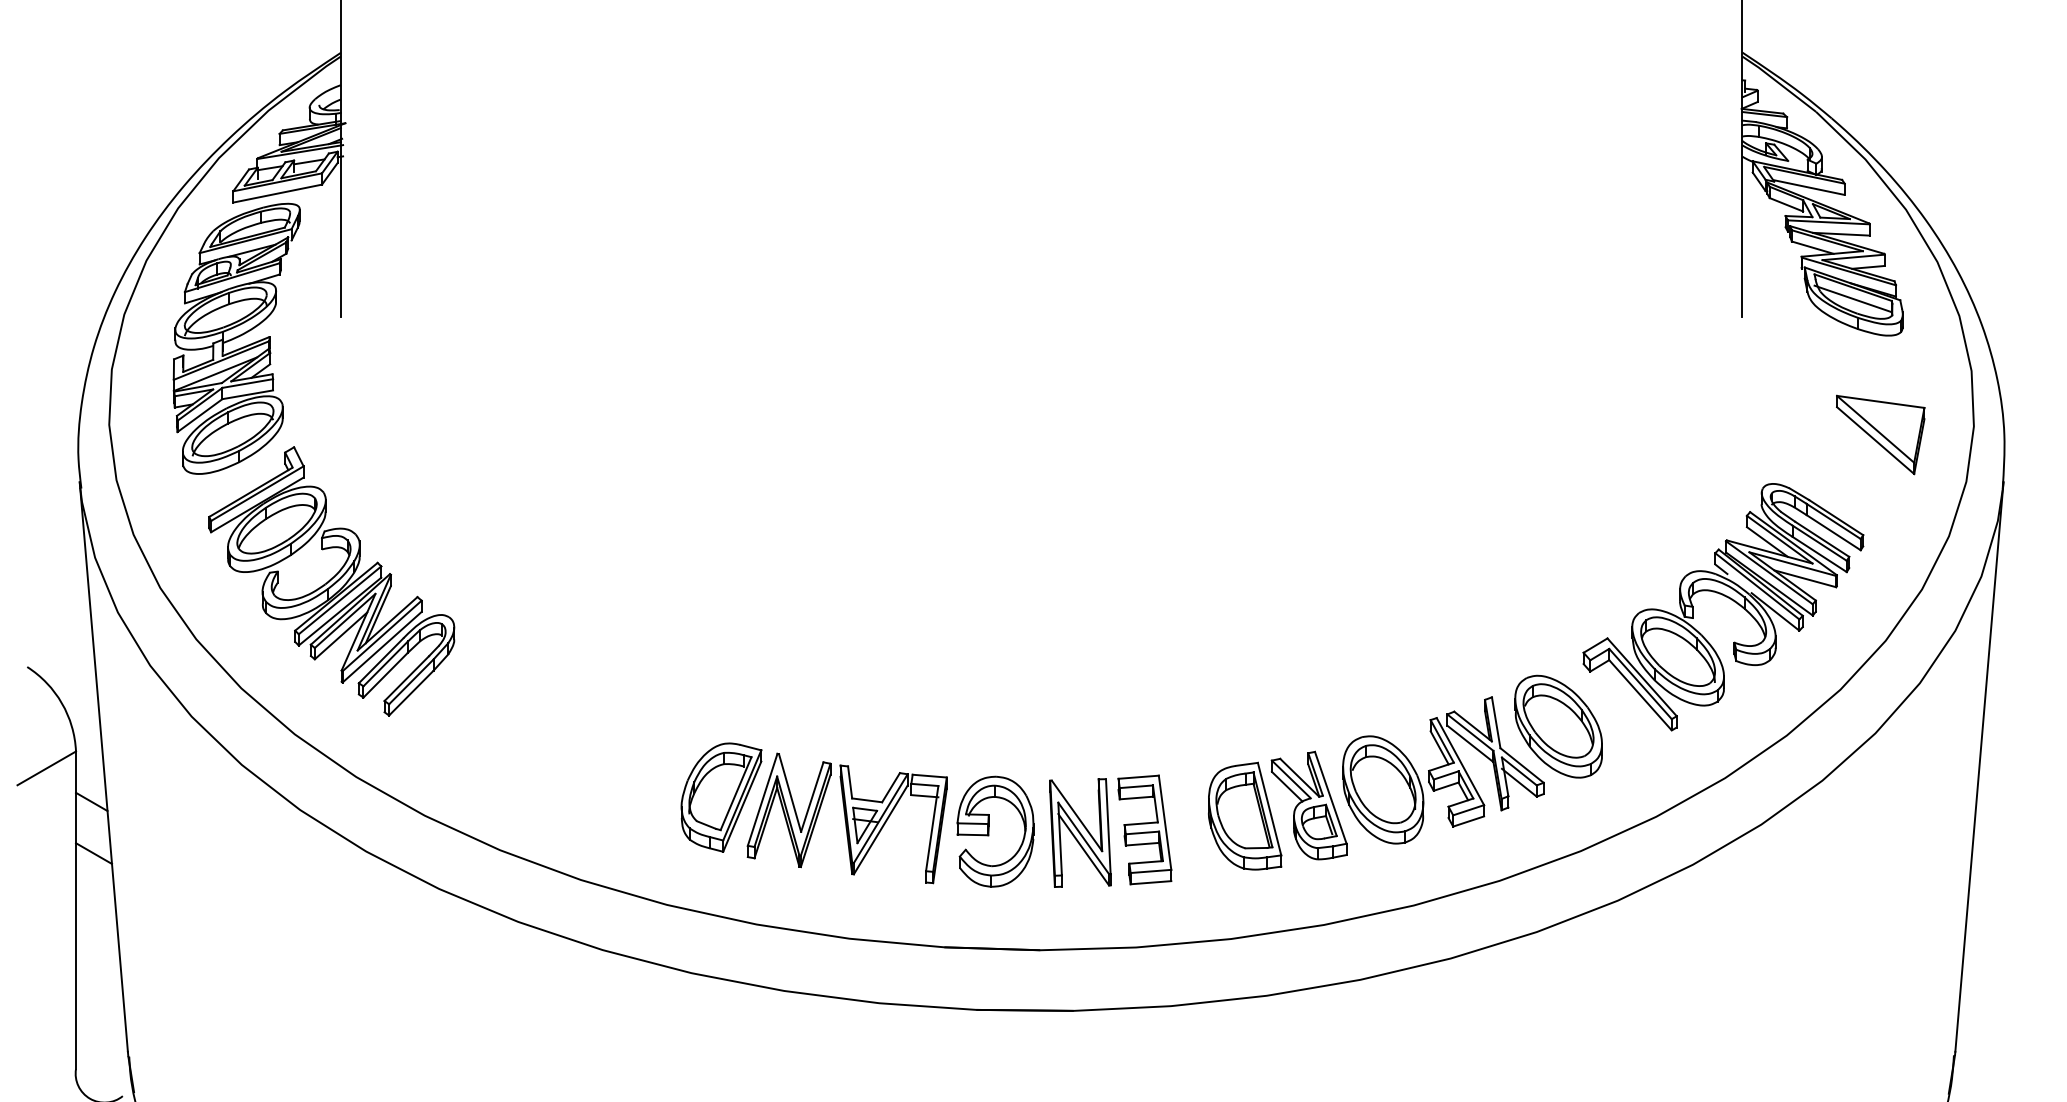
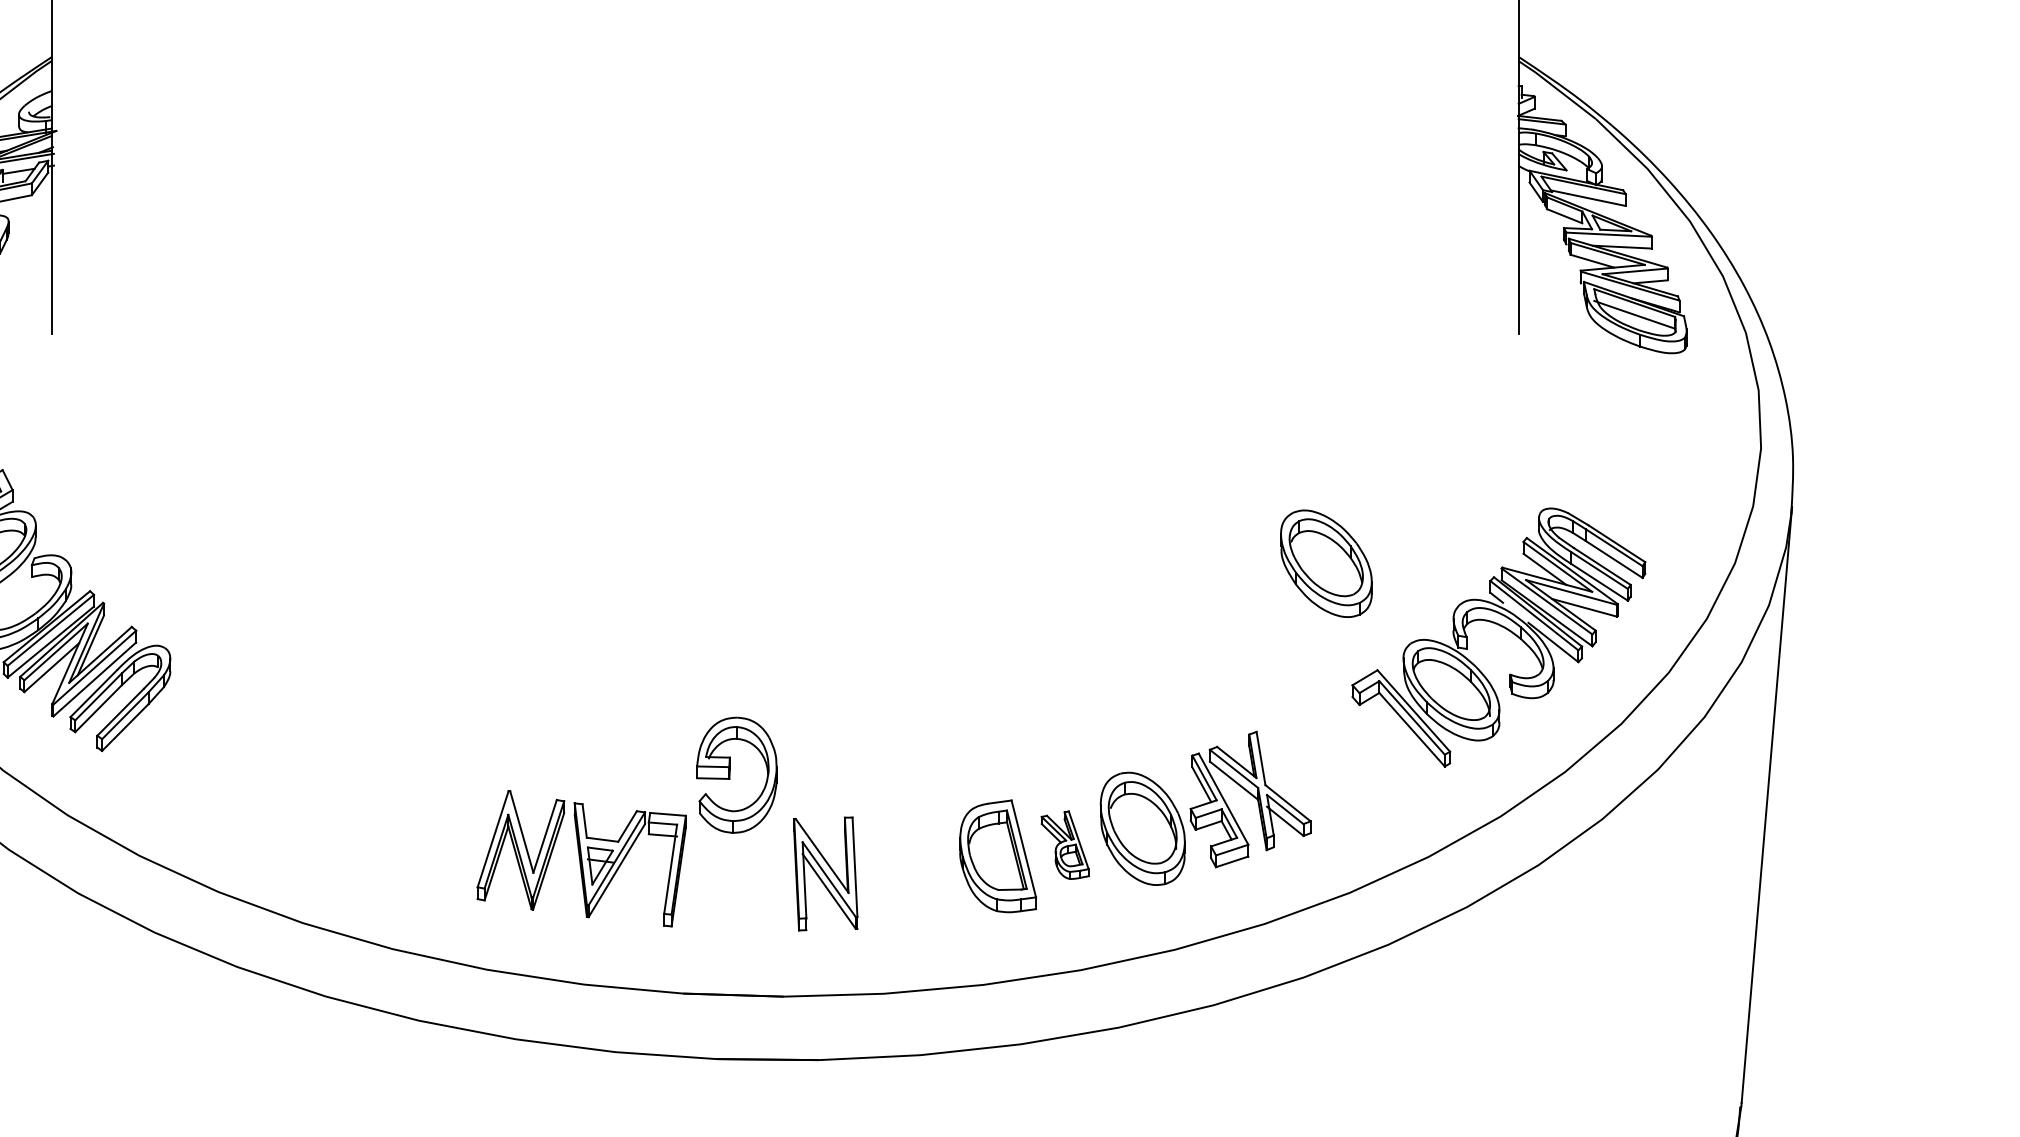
part: (1880, 434) -> (1663, 456), removed
part: (1558, 726) -> (1326, 563), moved
part: (721, 797) -> (450, 836), removed
part: (1308, 805) -> (1064, 845), size x0.6
part: (1144, 829) -> (892, 870), removed
part: (995, 831) -> (736, 774), moved

